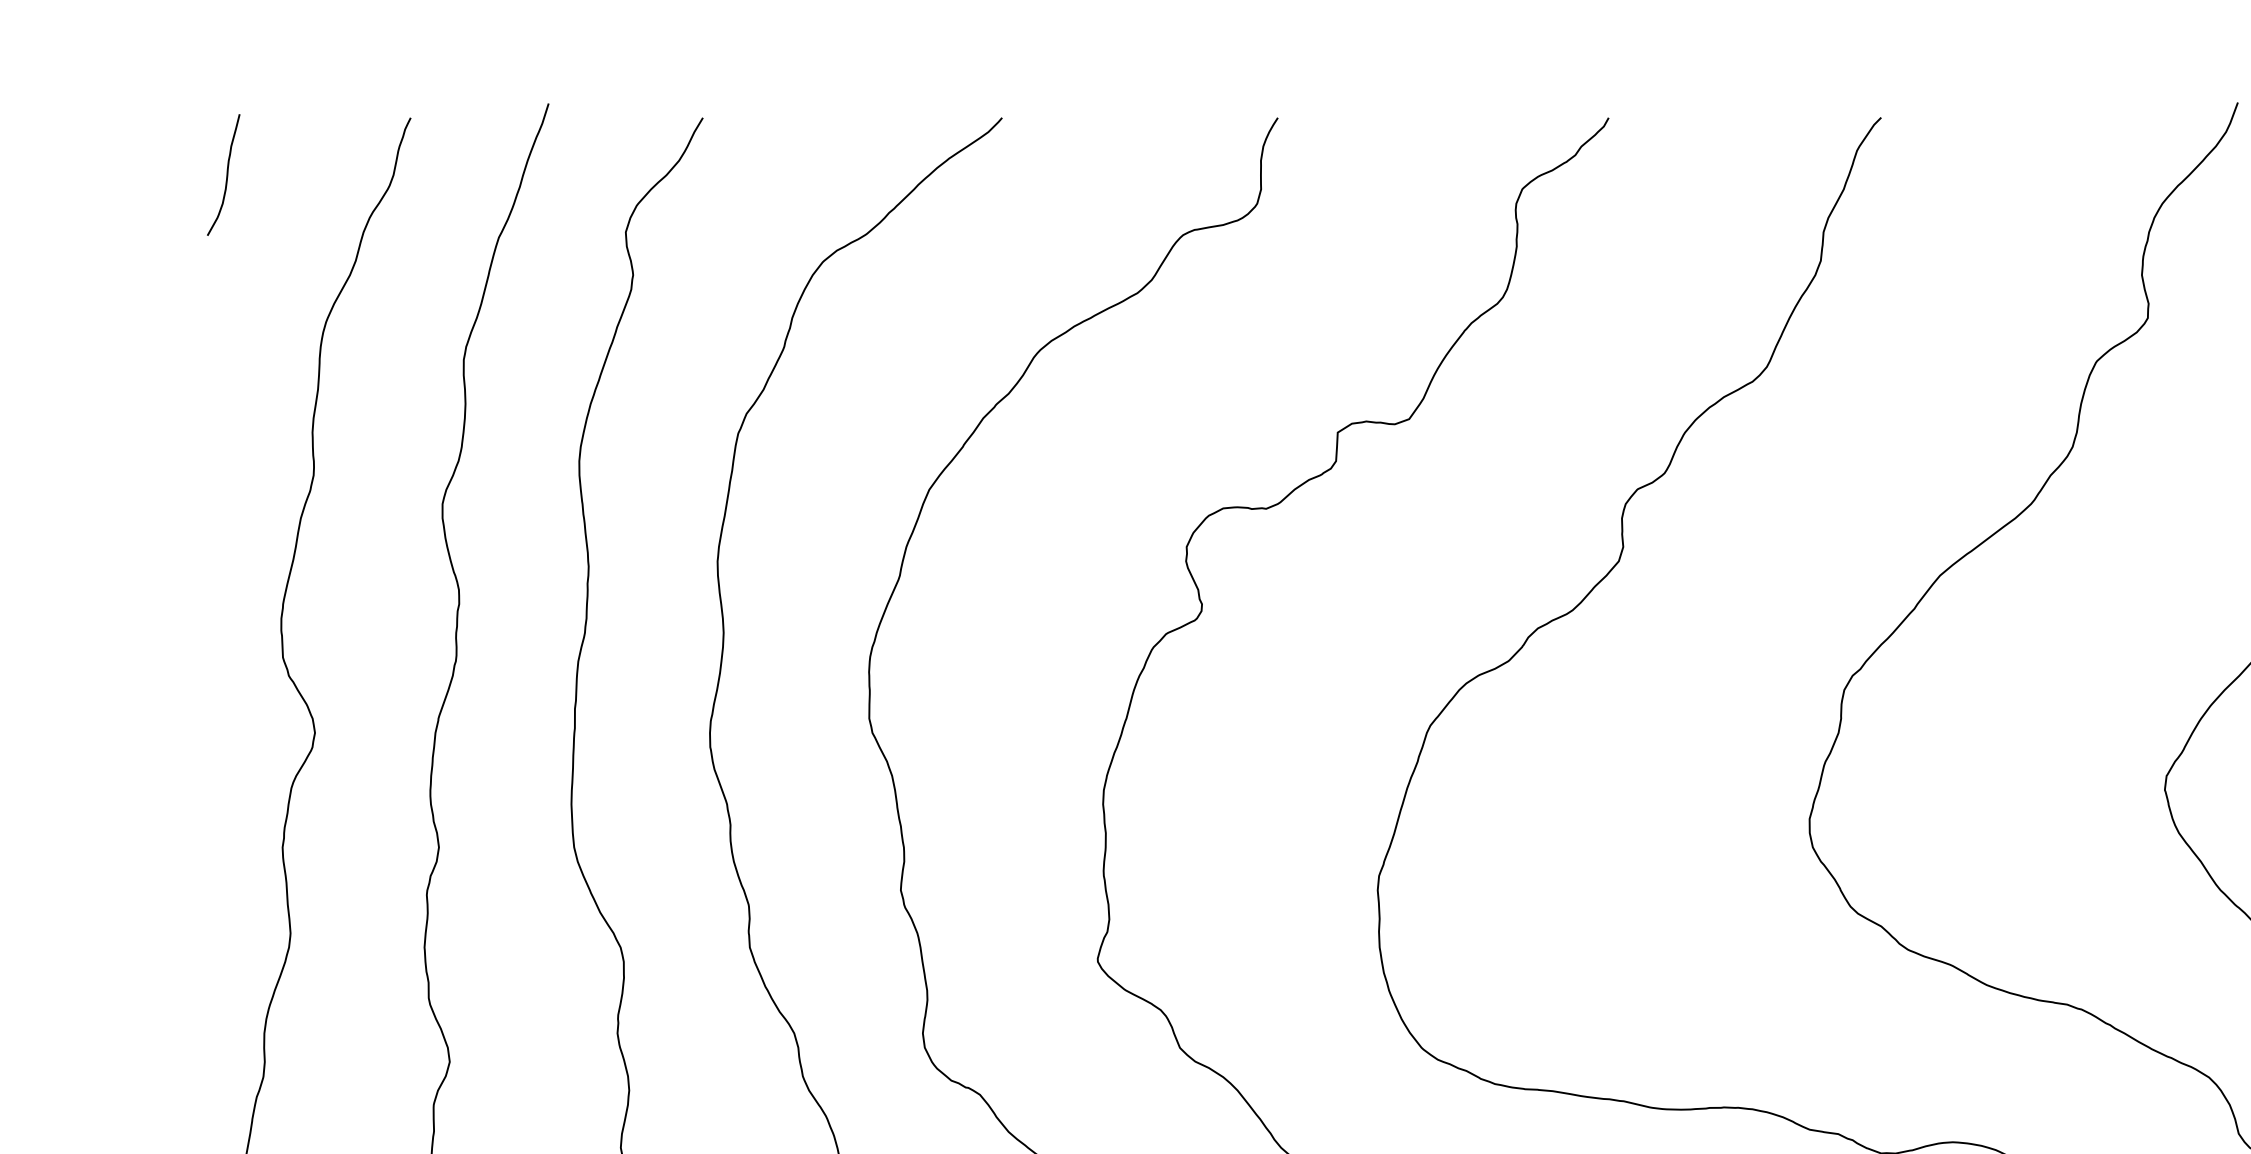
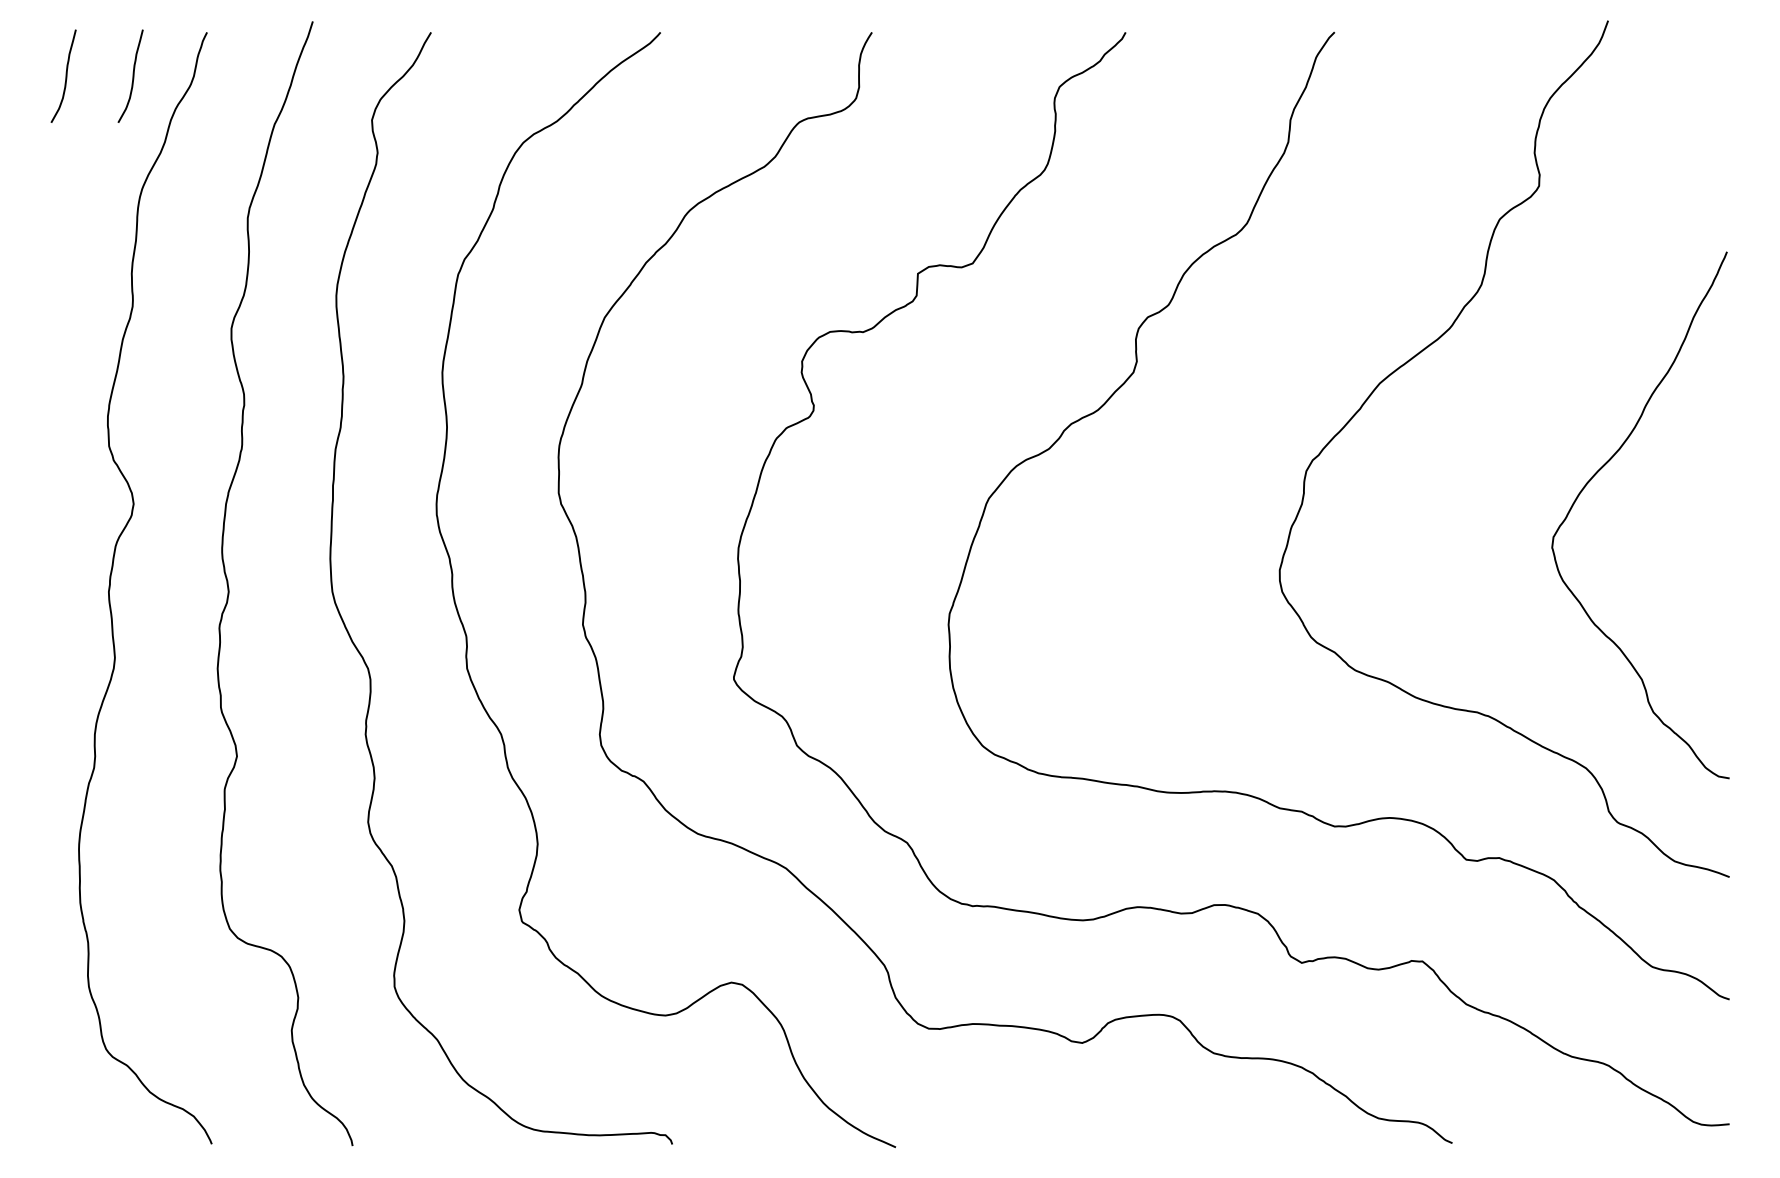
curve: (313, 174) -> (132, 75), added

